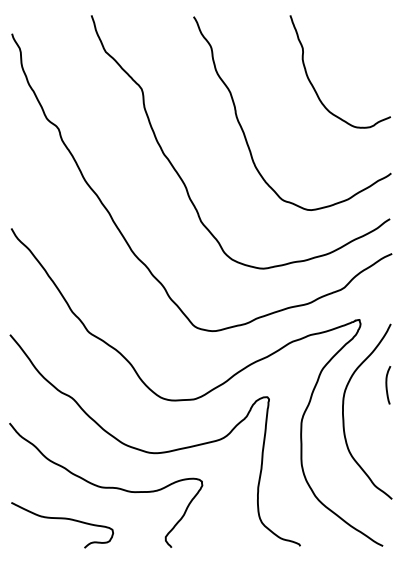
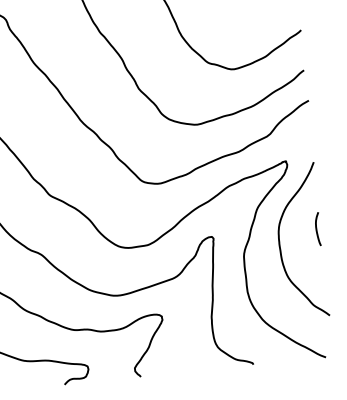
curve: (387, 385) -> (317, 229), moved

